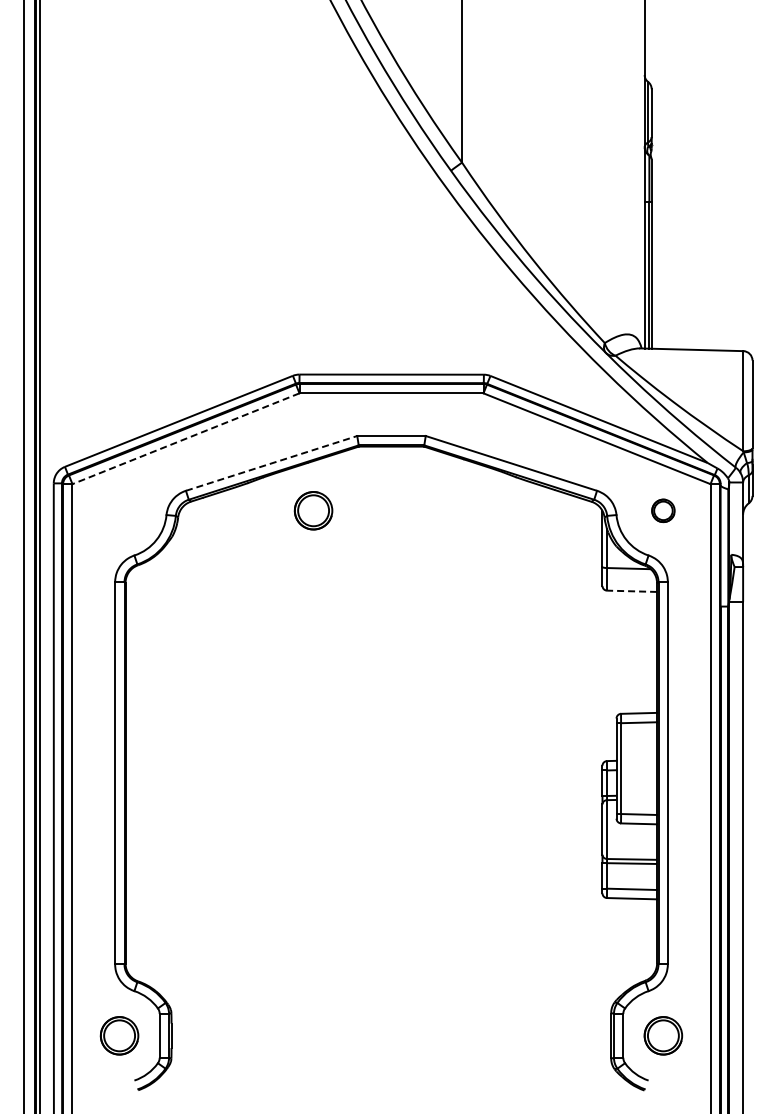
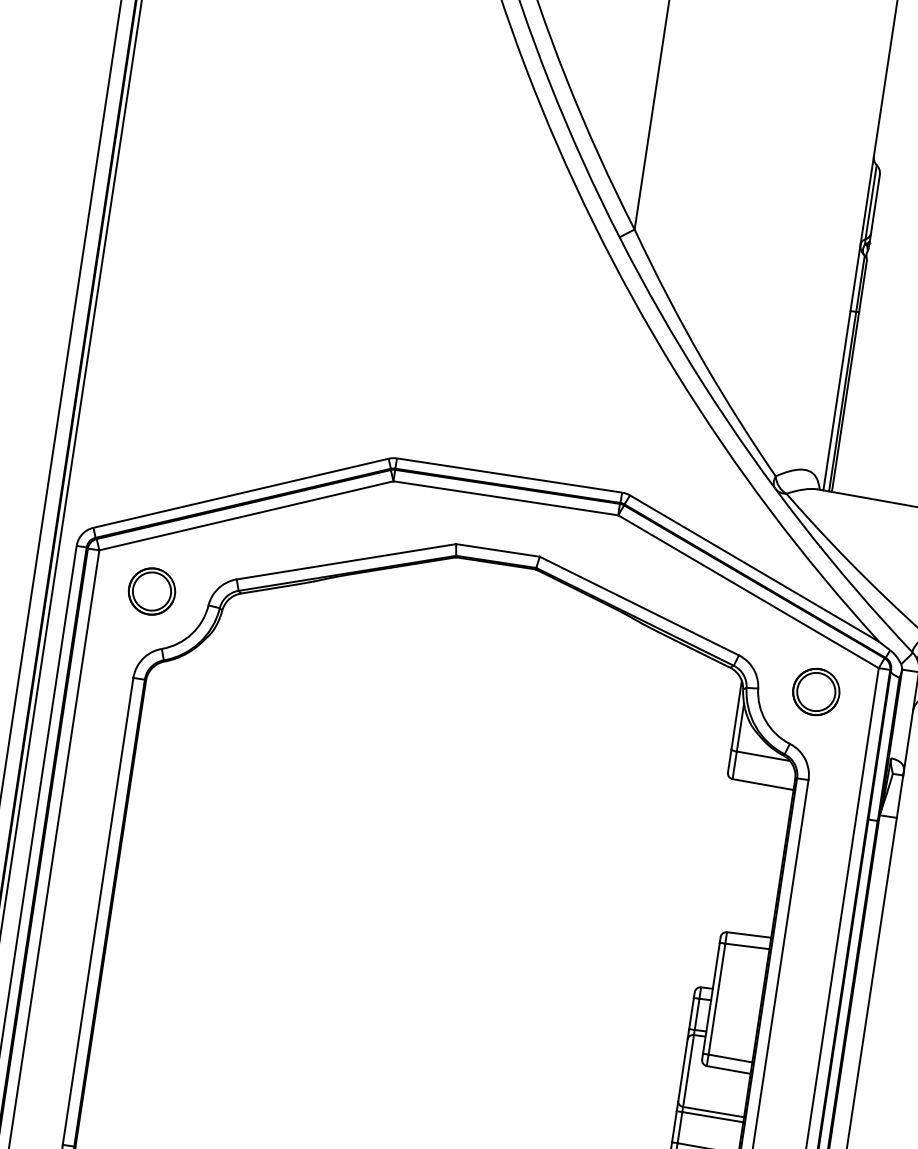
line: (185, 438) -> (245, 515), dashed -> solid
line: (271, 463) -> (346, 561), dashed -> solid
part: (313, 510) -> (151, 591), moved
part: (663, 510) -> (816, 691), size x1.67
line: (631, 591) -> (762, 784), dashed -> solid

